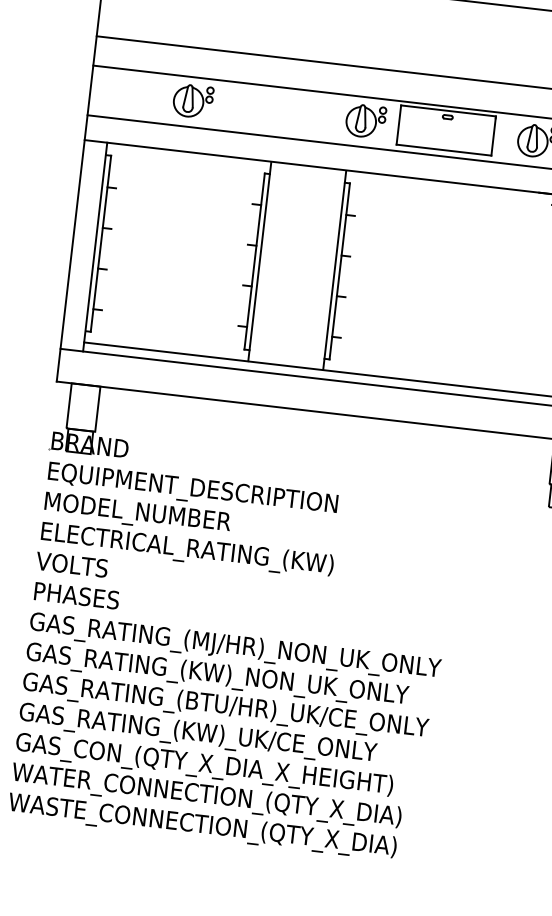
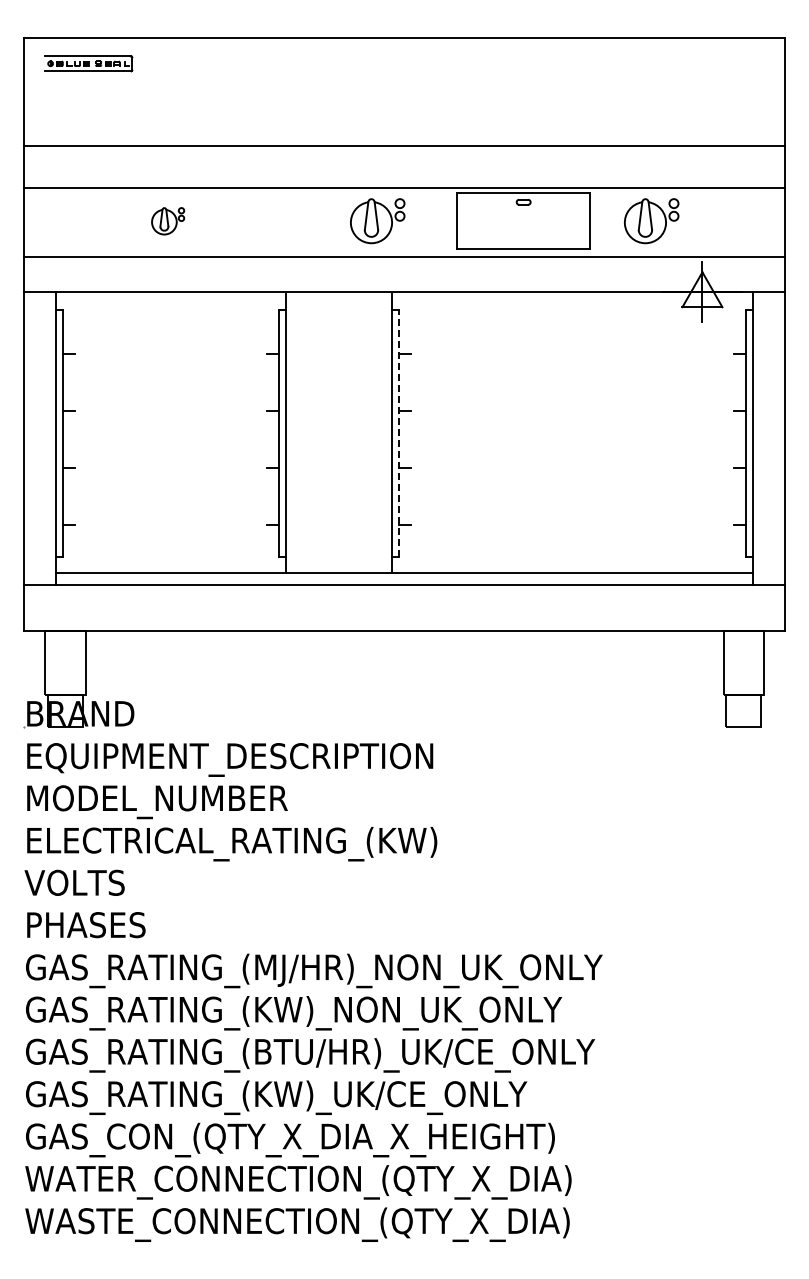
part: (192, 101) -> (167, 221), size x0.6
part: (365, 121) -> (377, 221), moved
line: (339, 271) -> (398, 433), solid -> dashed

